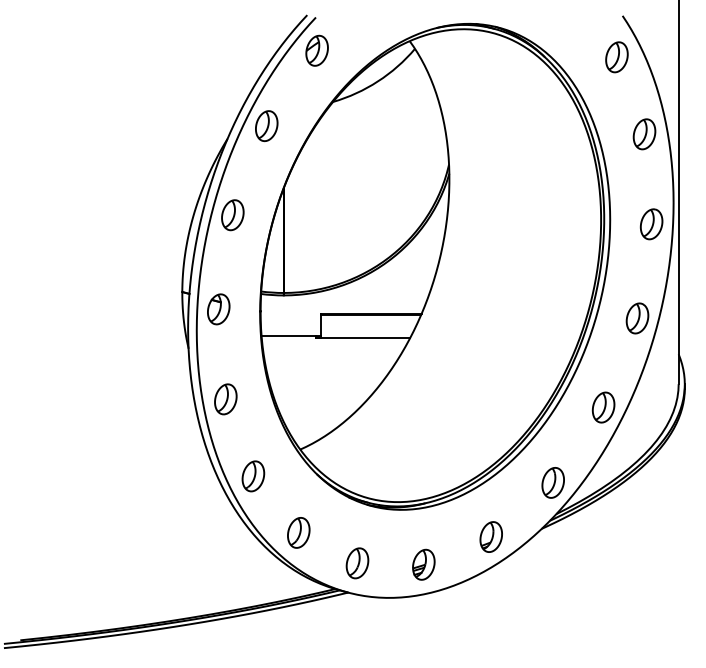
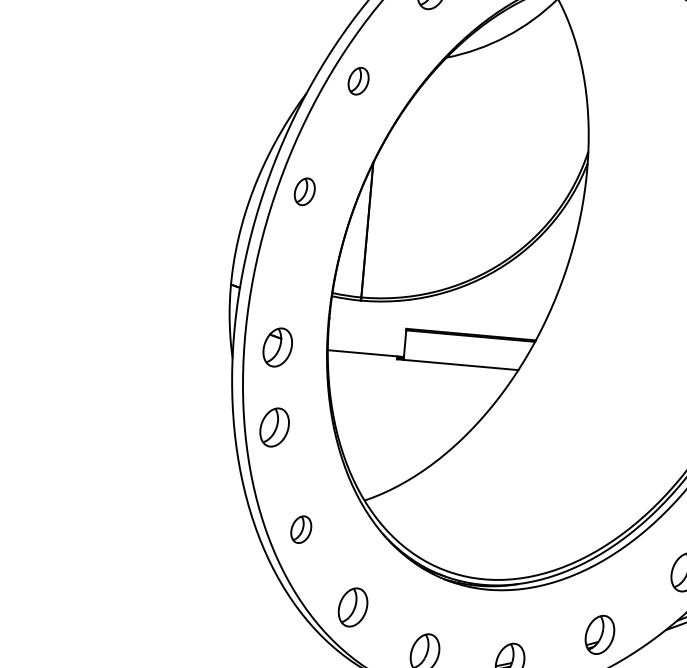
part: (266, 126) -> (358, 81), size x0.7
part: (232, 215) -> (304, 192), size x0.7
part: (218, 309) -> (277, 347), moved
part: (253, 476) -> (301, 529), size x0.7

